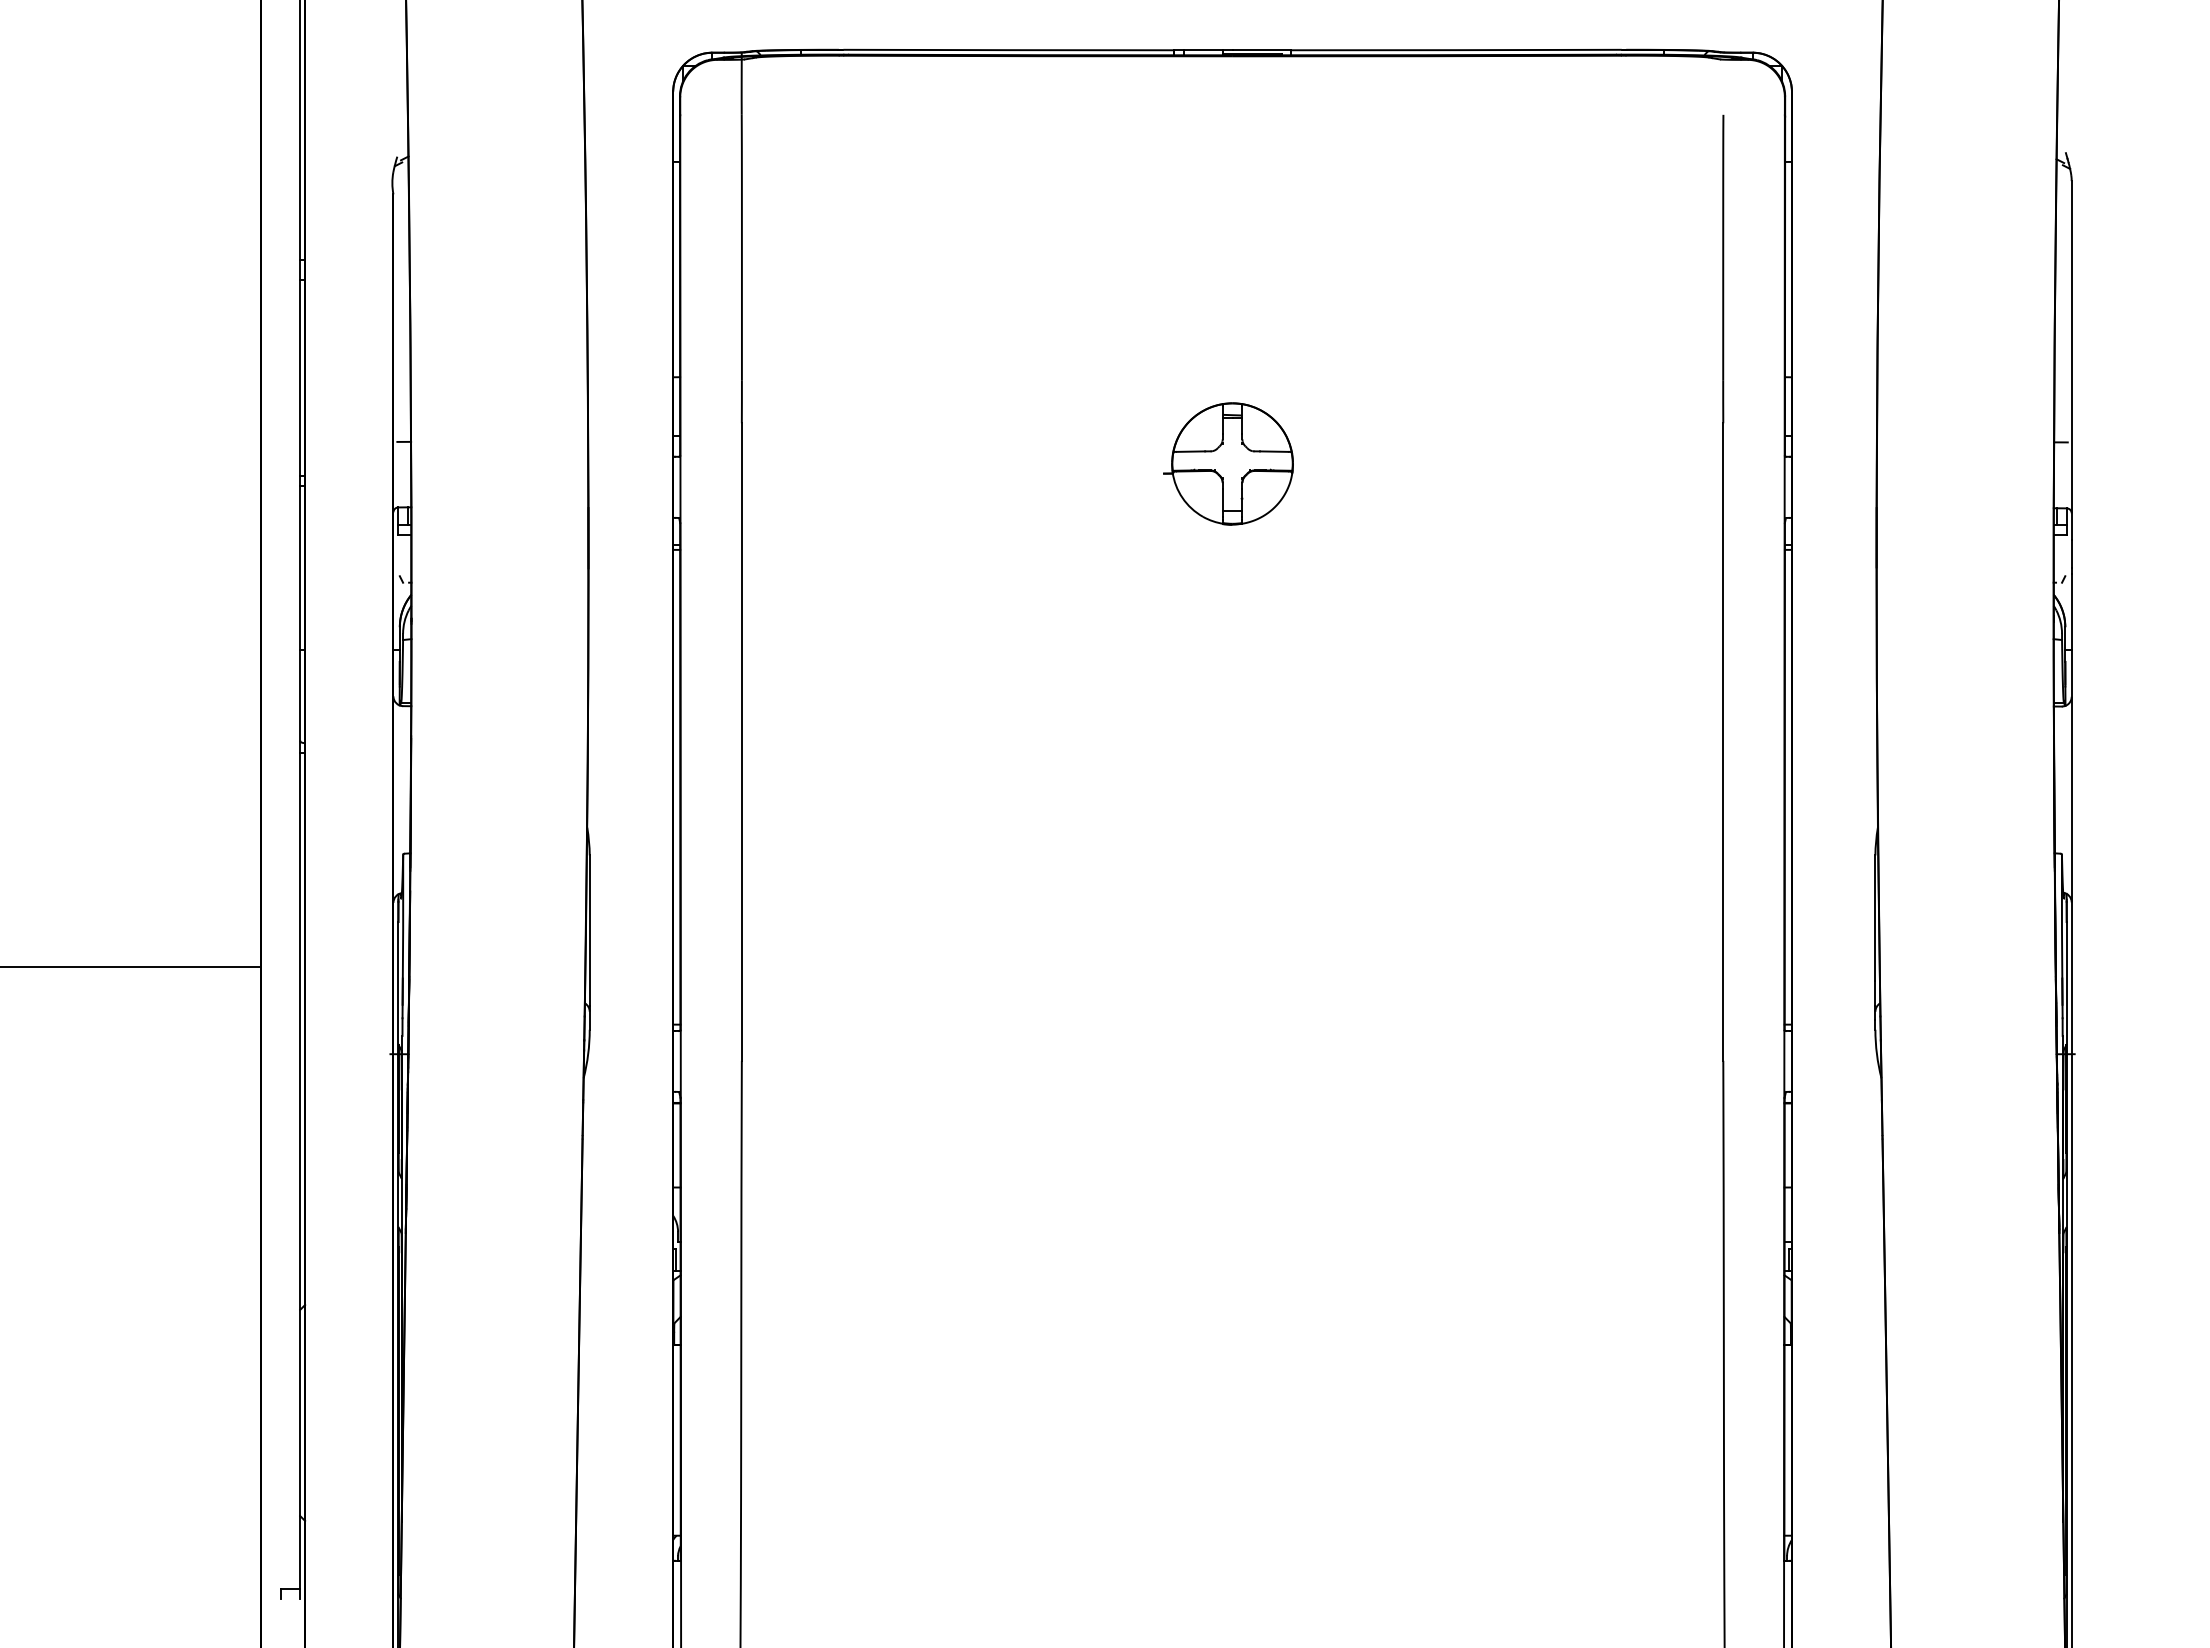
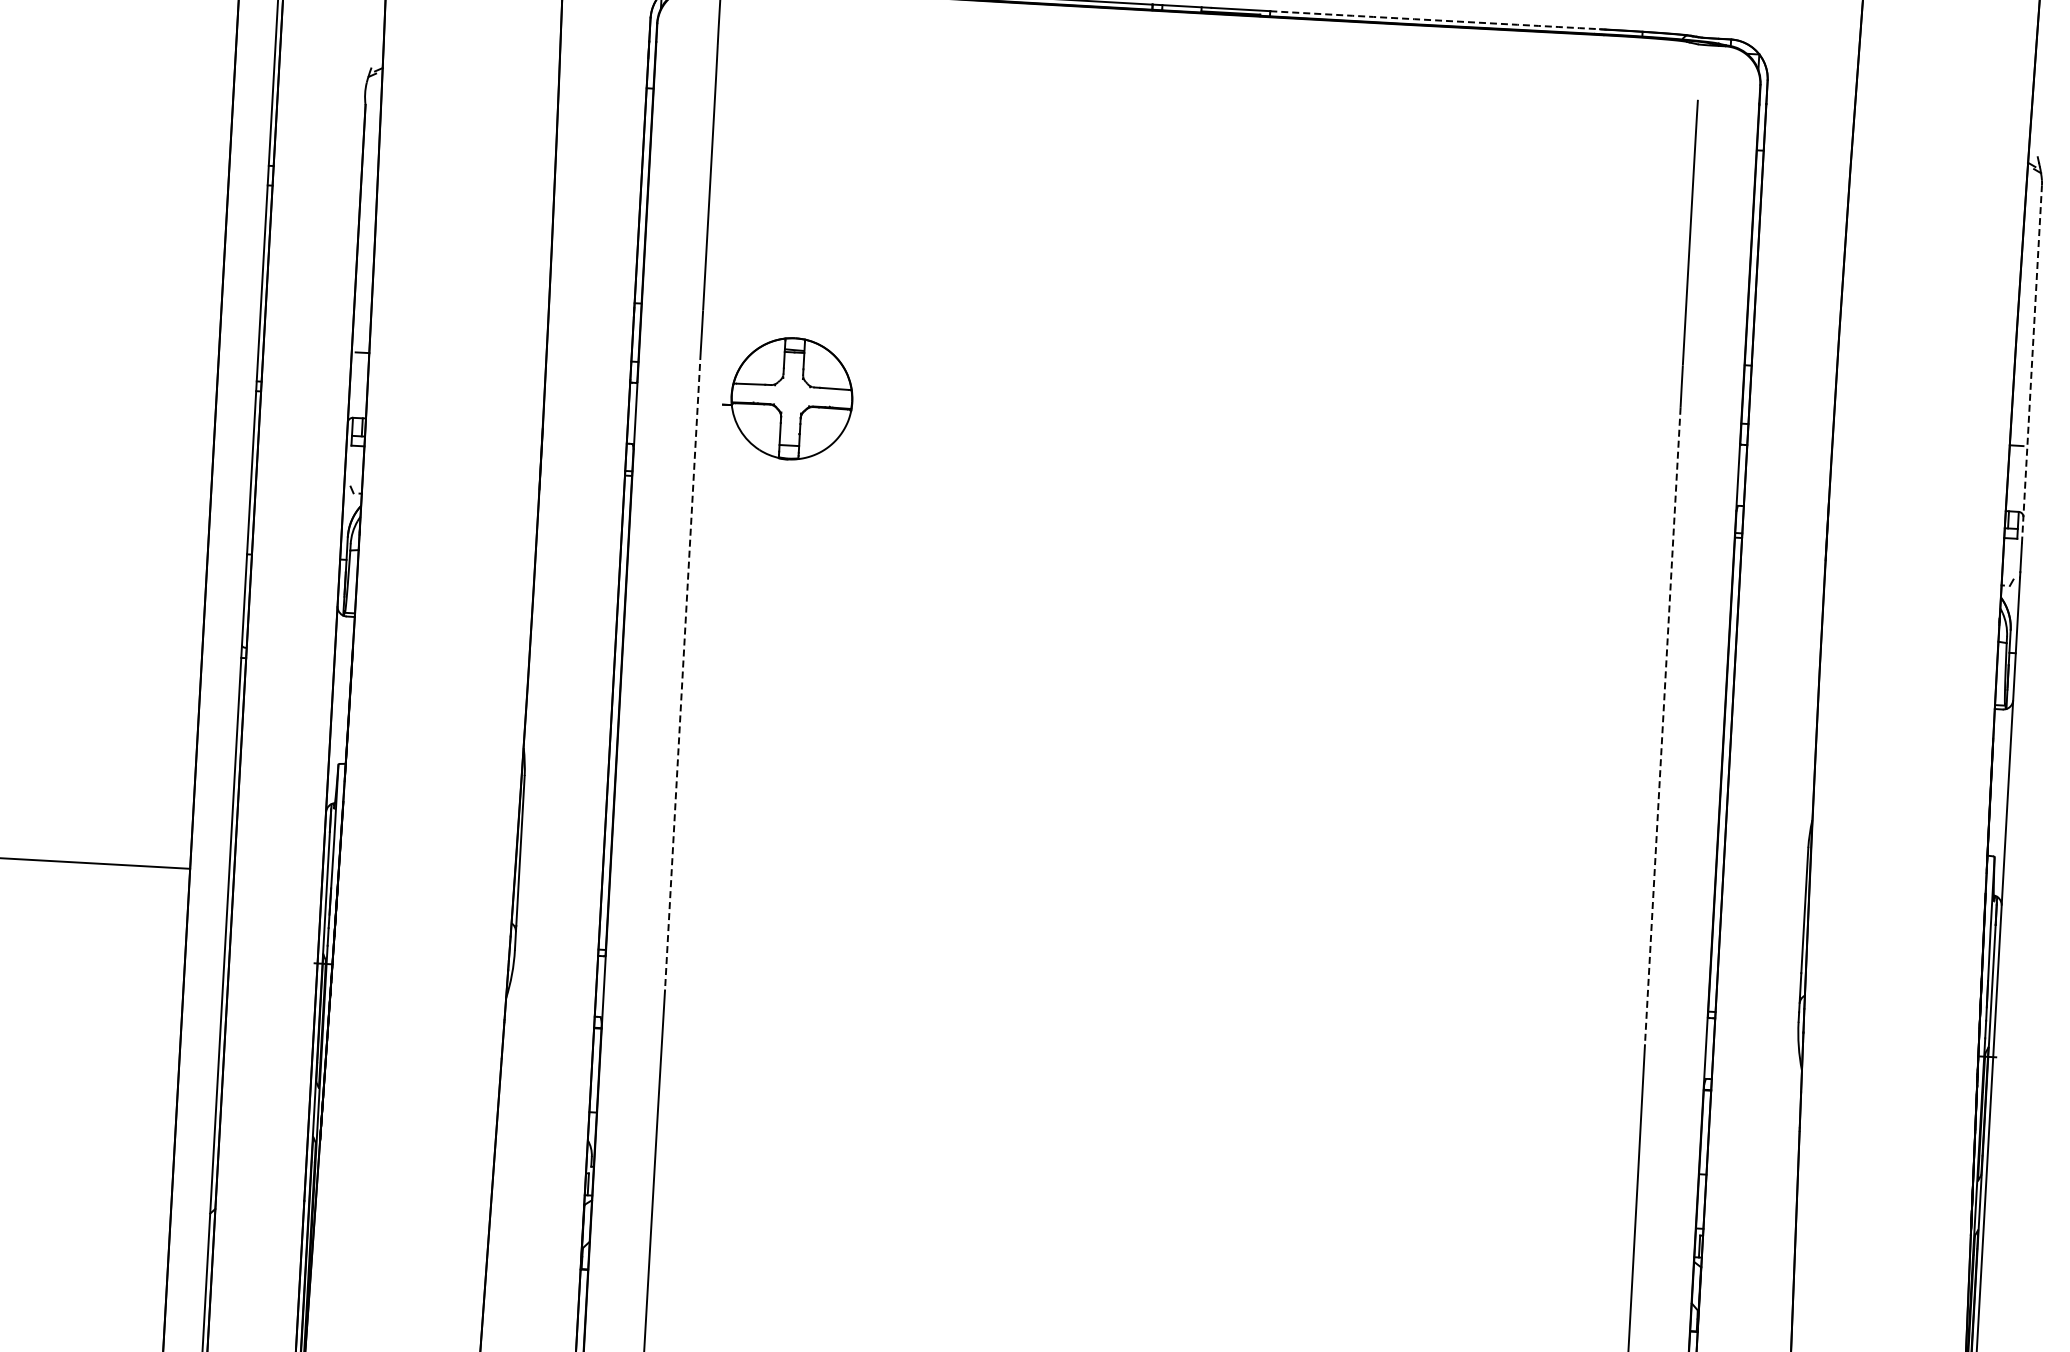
arc: (1456, 50) -> (1435, 20), solid -> dashed
line: (2071, 359) -> (2031, 363), solid -> dashed
part: (1228, 463) -> (787, 398), moved
line: (741, 742) -> (682, 671), solid -> dashed
line: (1723, 742) -> (1662, 726), solid -> dashed

